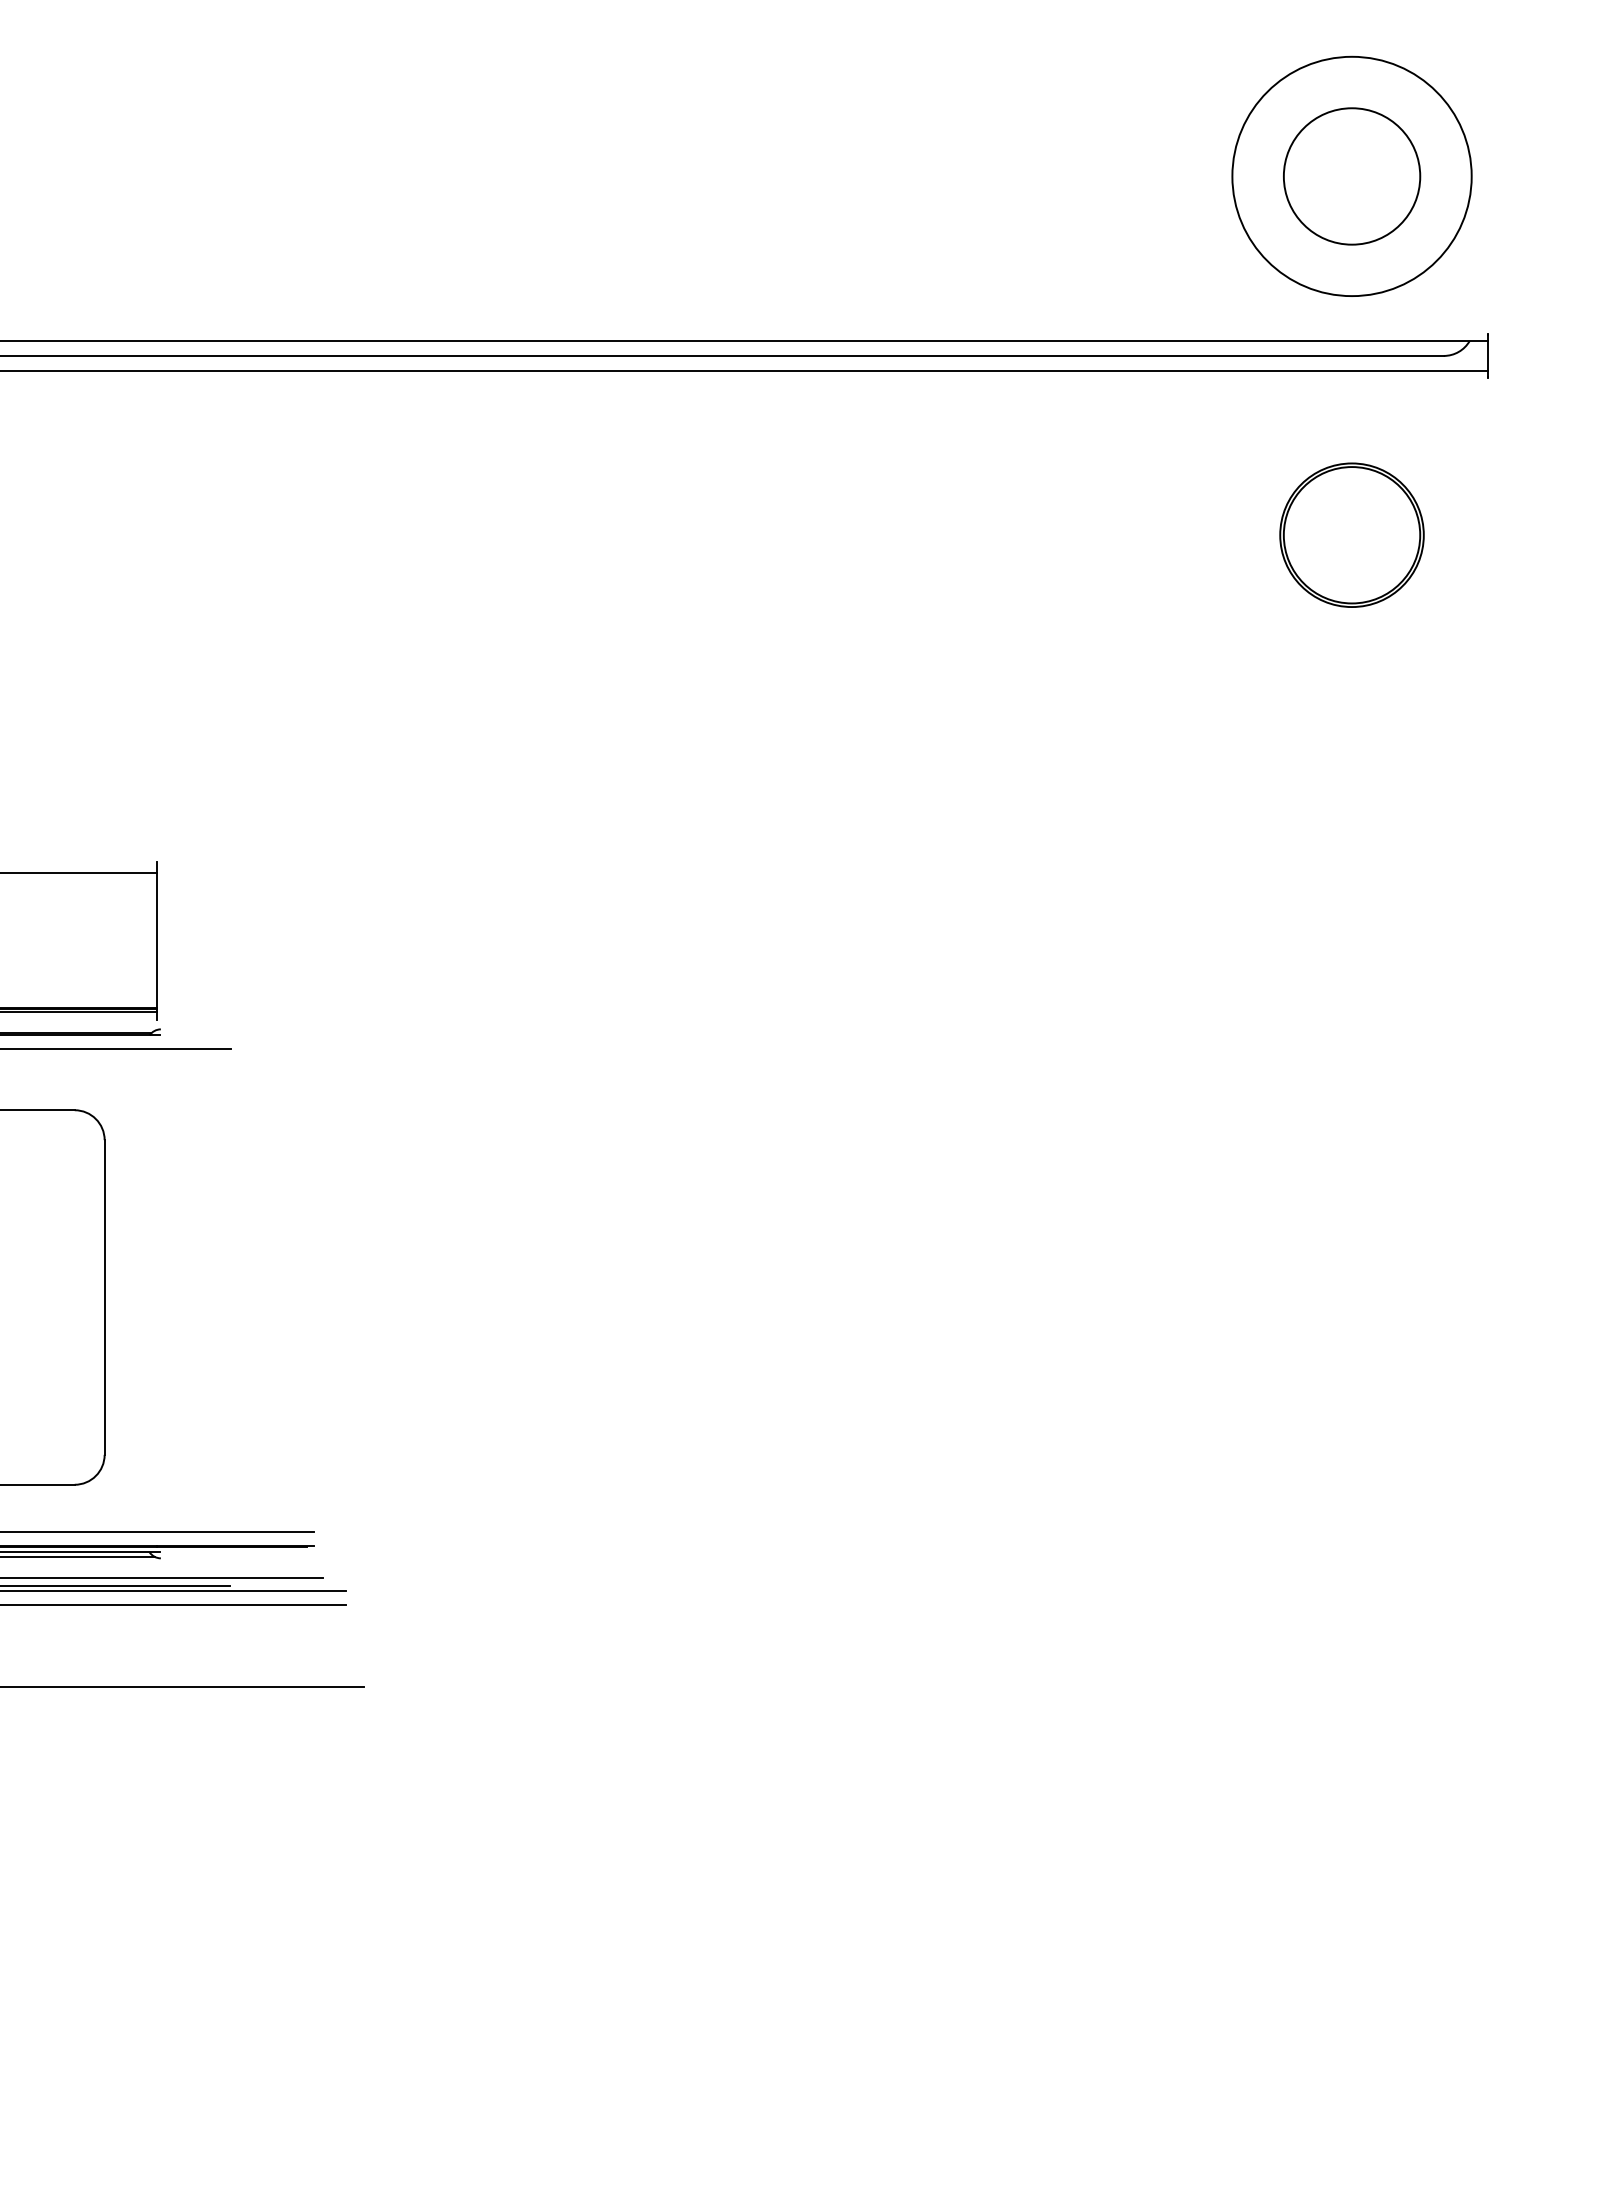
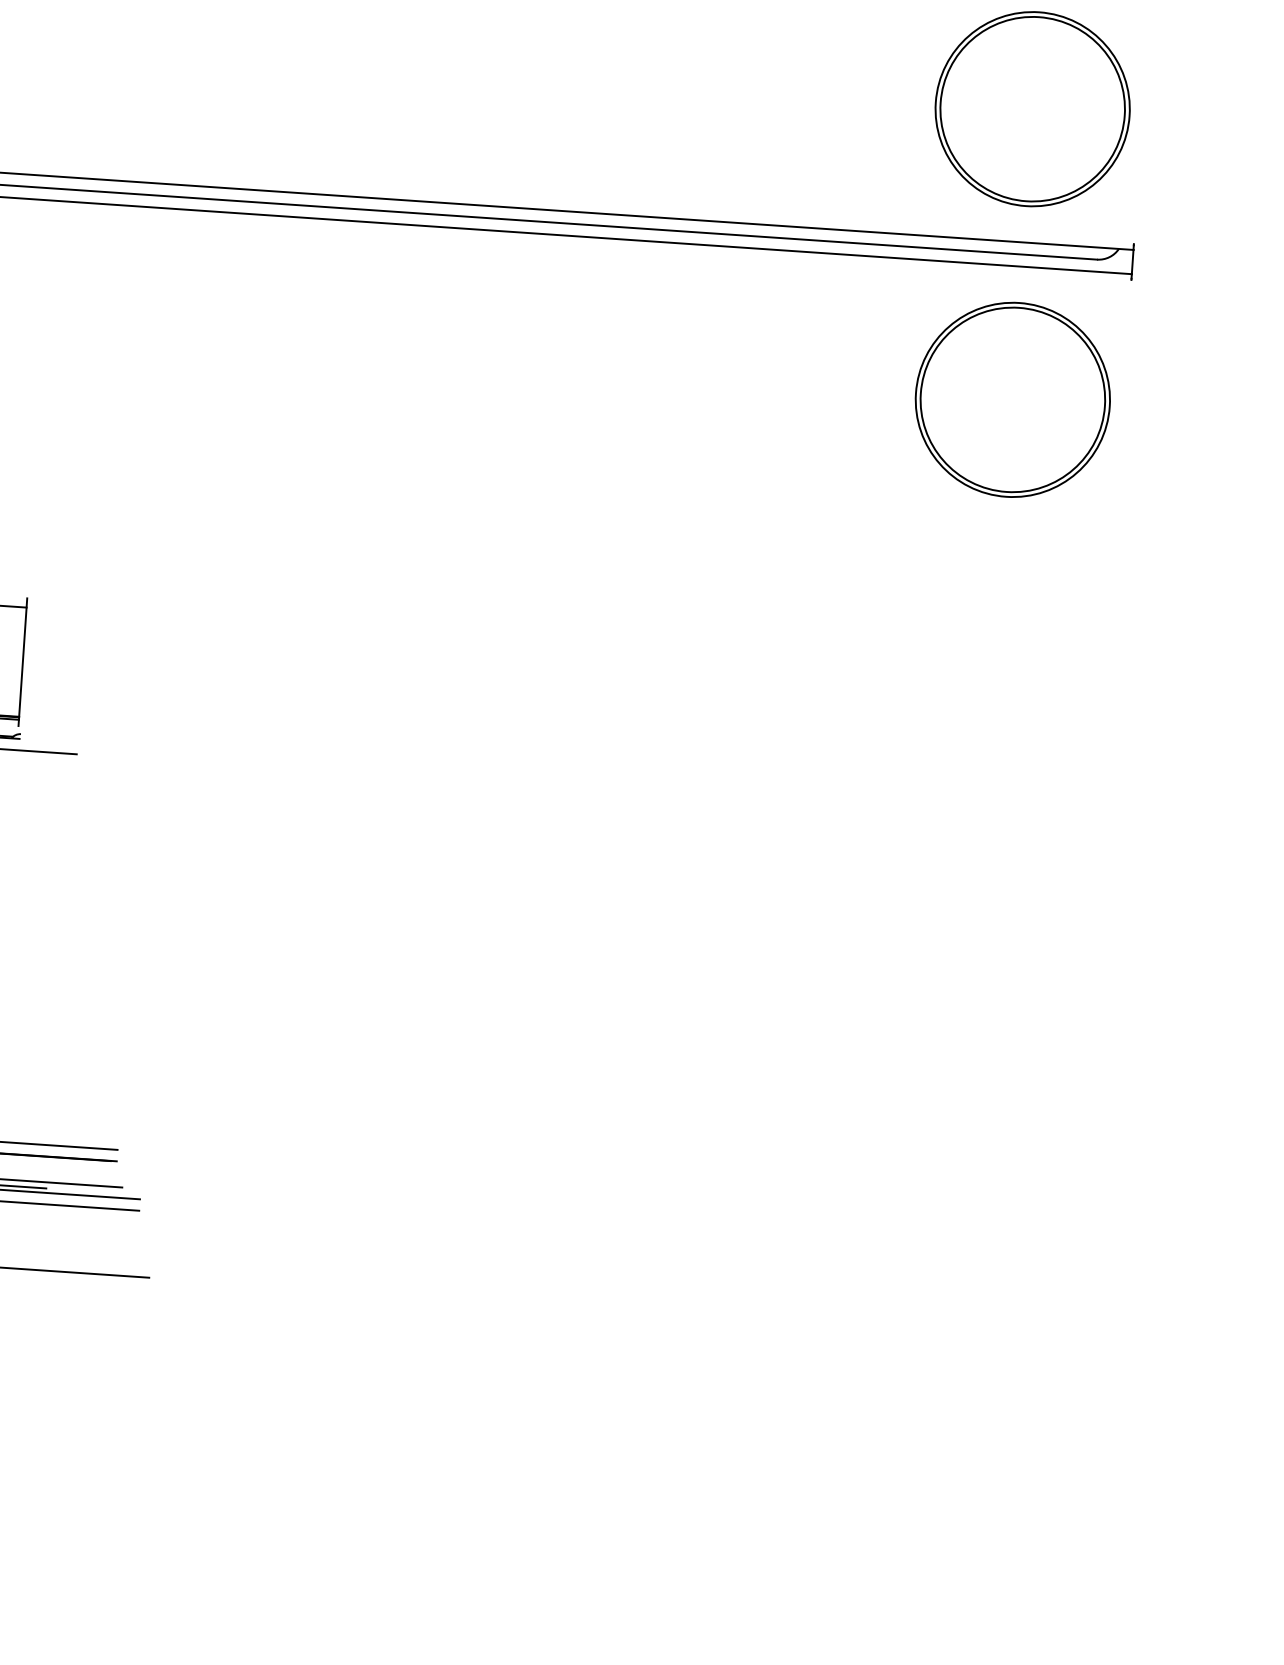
circle: (1351, 176) -> (1032, 109), size x1.67
part: (1351, 534) -> (1012, 399), size x1.67

